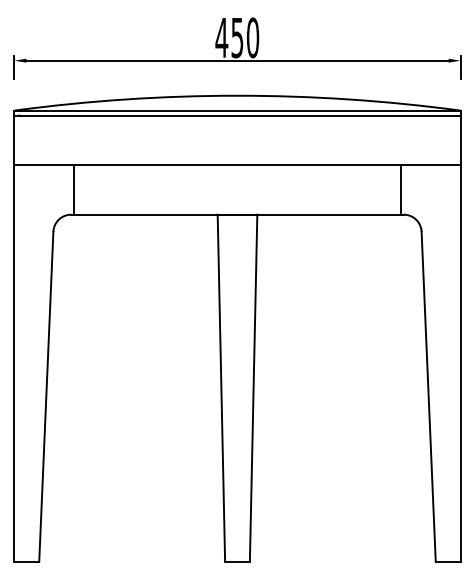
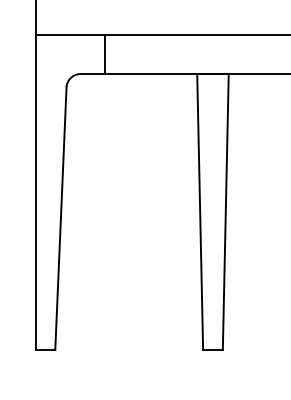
line: (73, 189) -> (104, 53), moved

